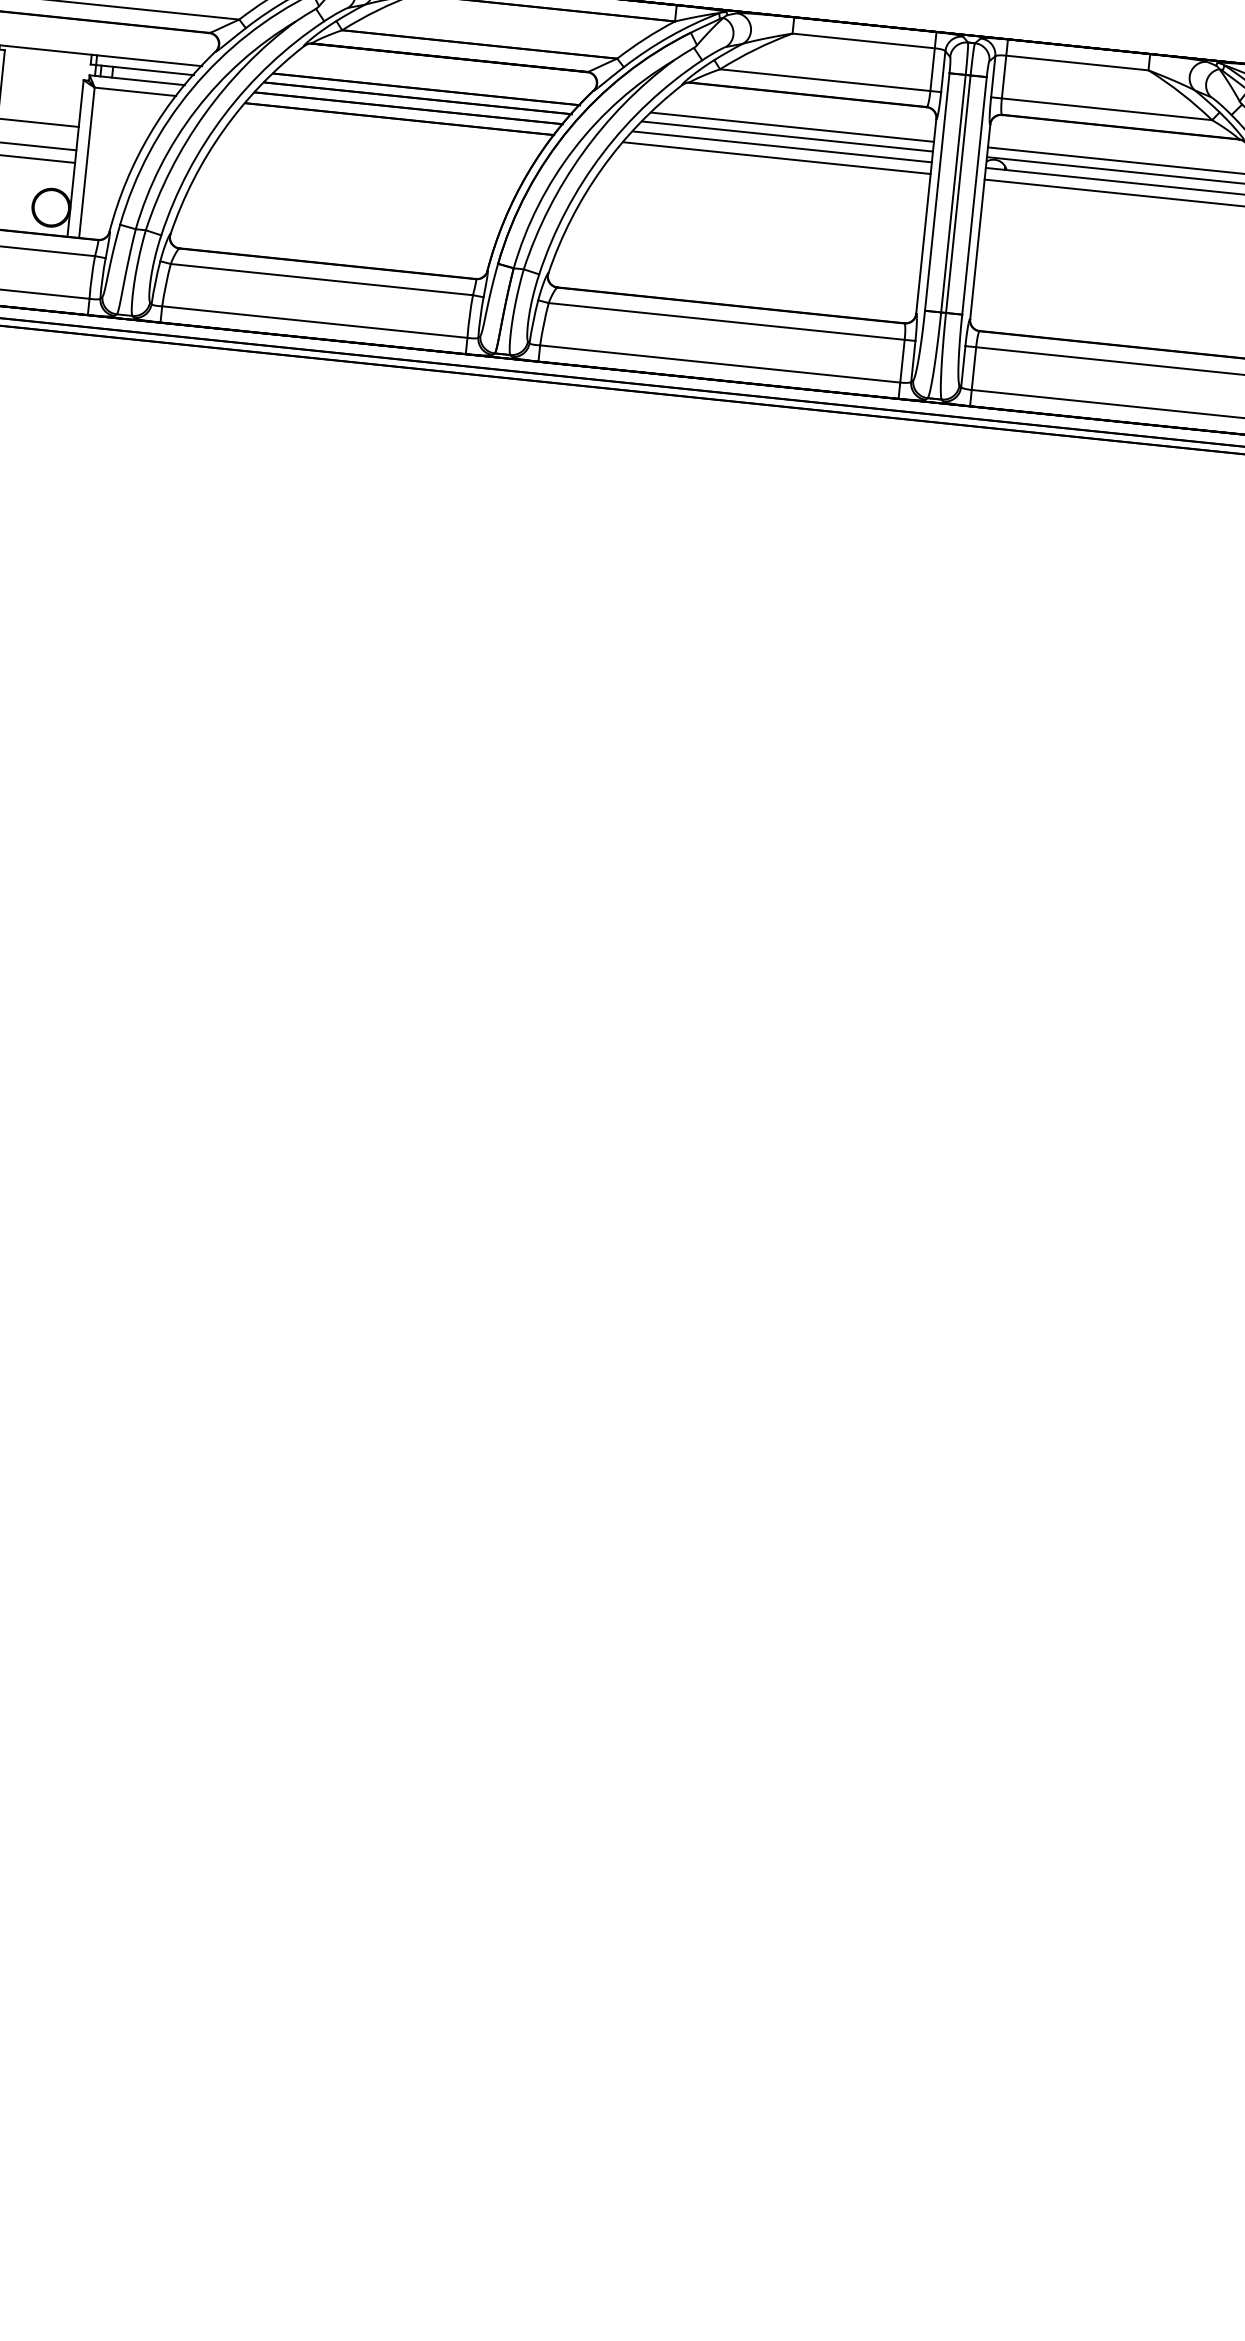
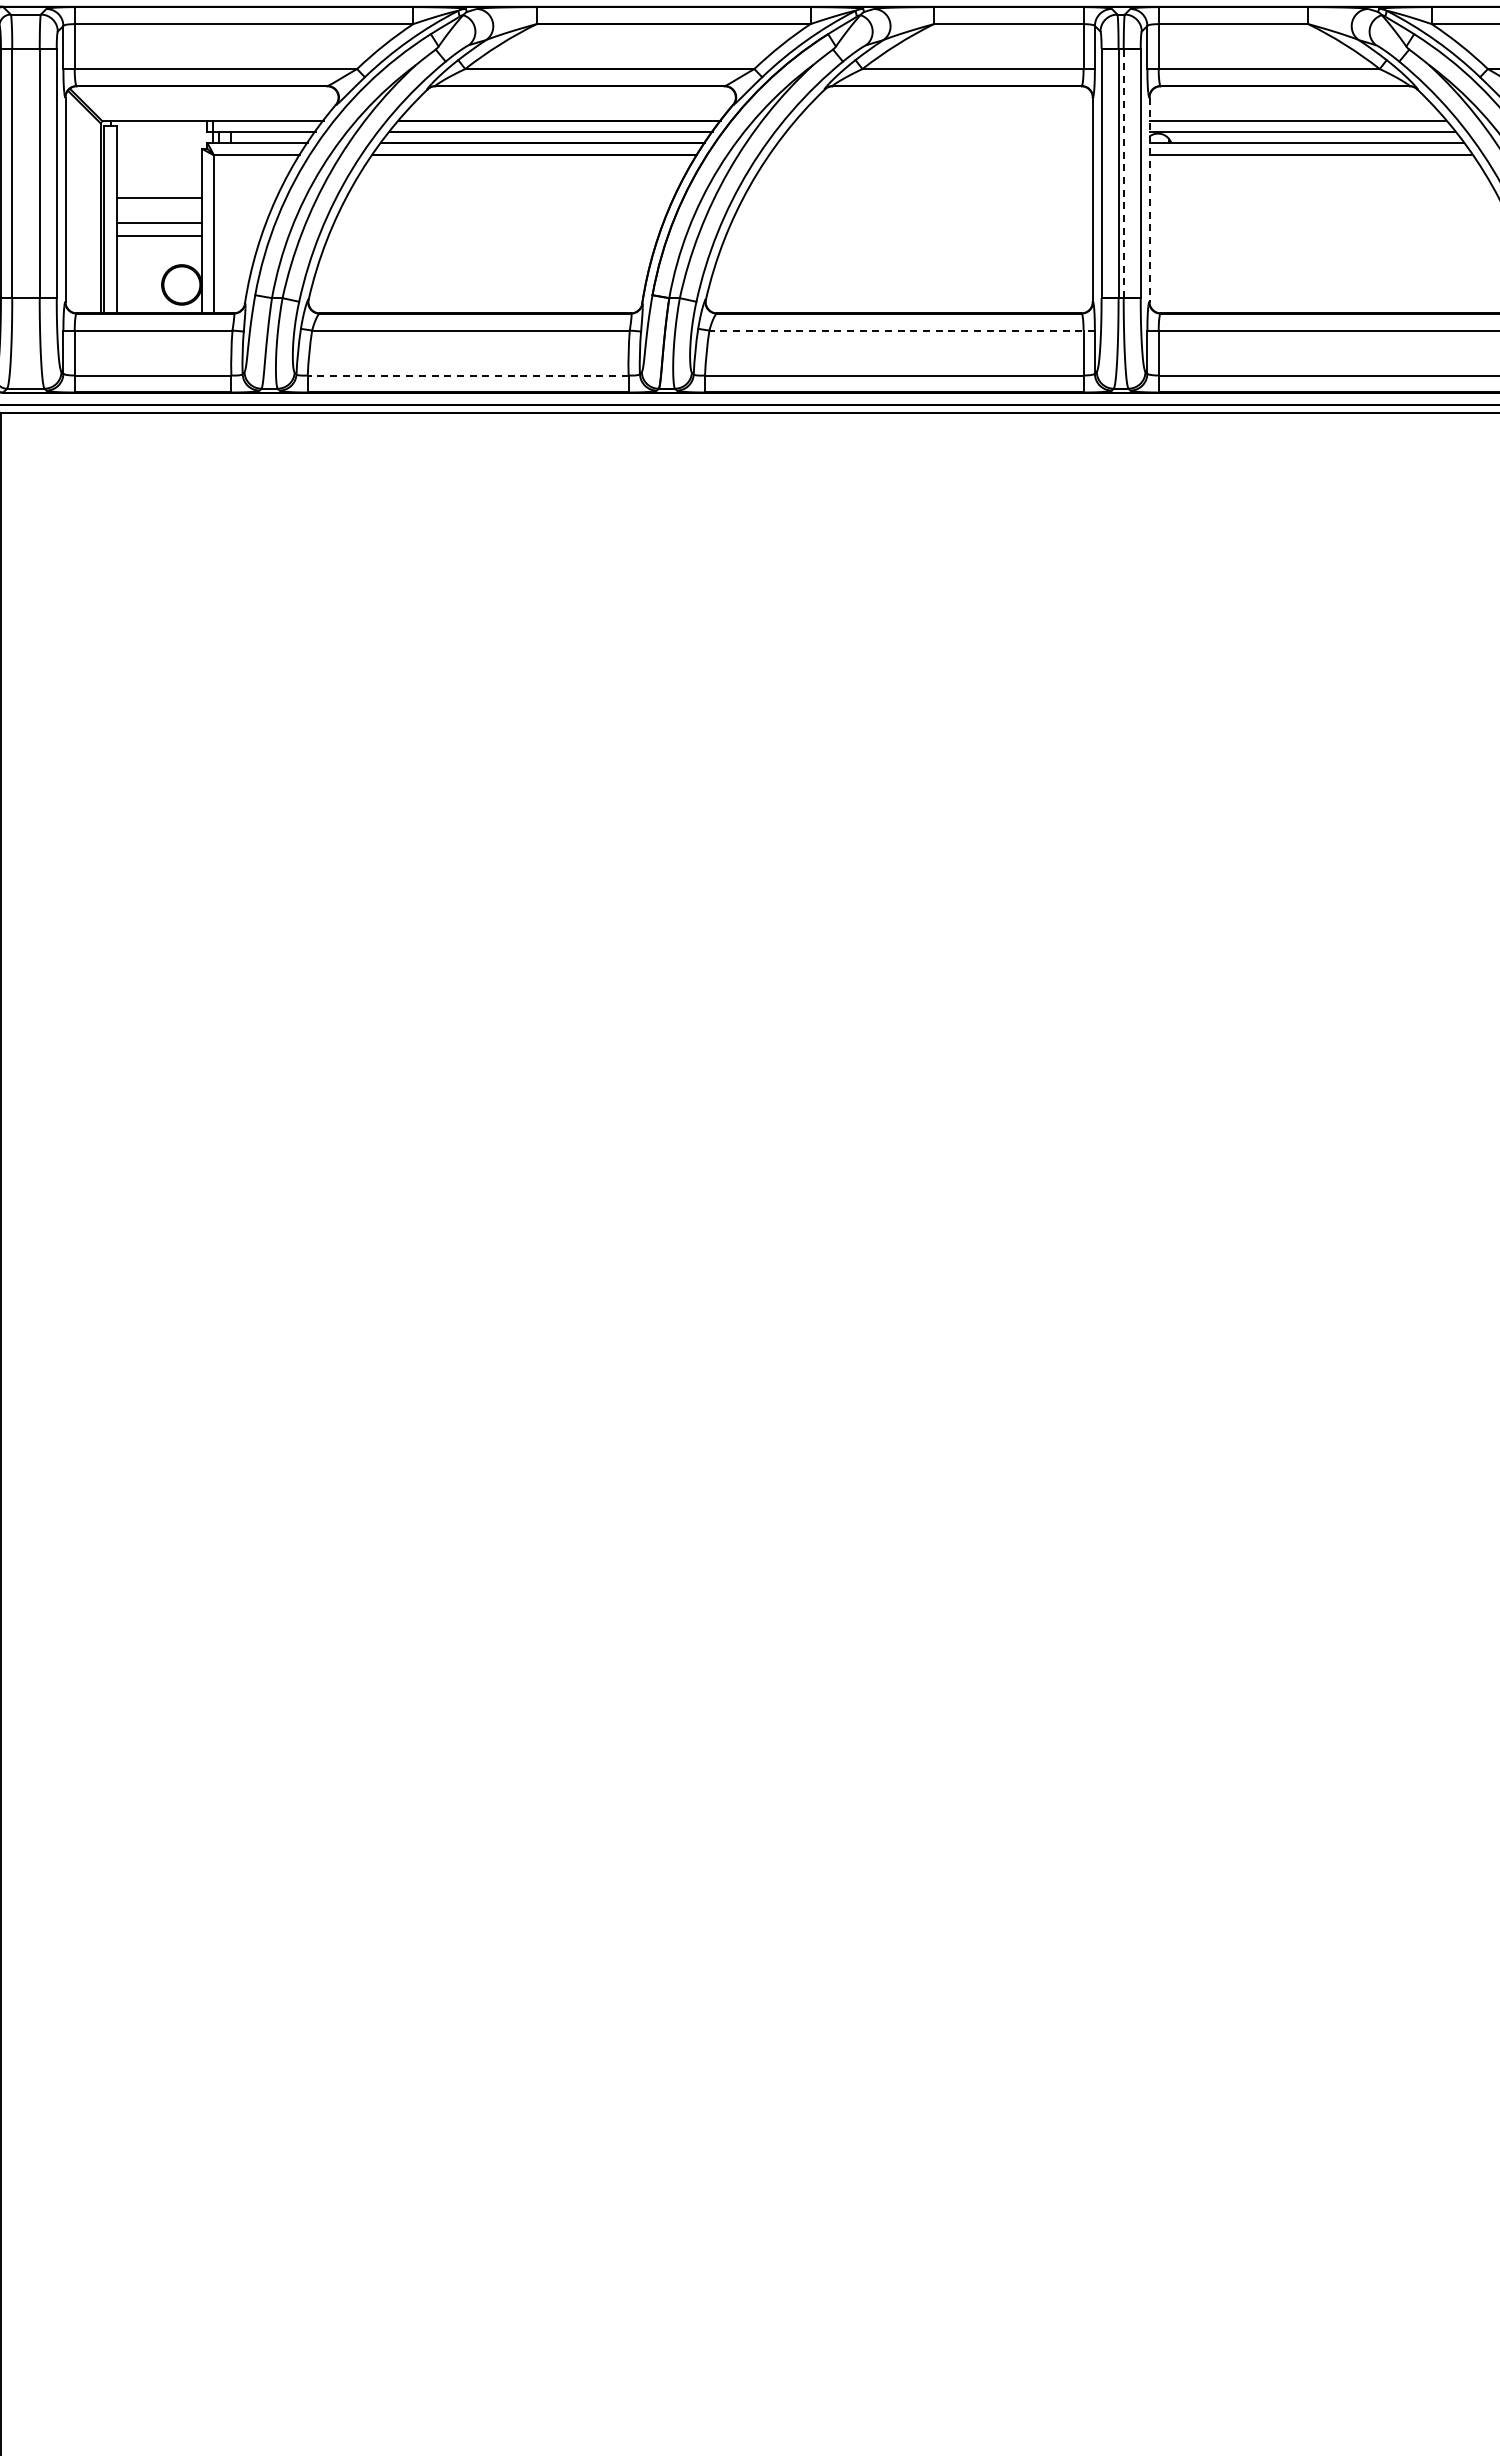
line: (792, 127) -> (944, 121), removed
line: (787, 136) -> (939, 131), removed
line: (782, 147) -> (935, 143), removed
line: (777, 158) -> (931, 155), removed
line: (958, 194) -> (1123, 173), solid -> dashed
line: (980, 222) -> (1149, 200), solid -> dashed
line: (732, 321) -> (902, 330), solid -> dashed
line: (314, 322) -> (467, 375), solid -> dashed

